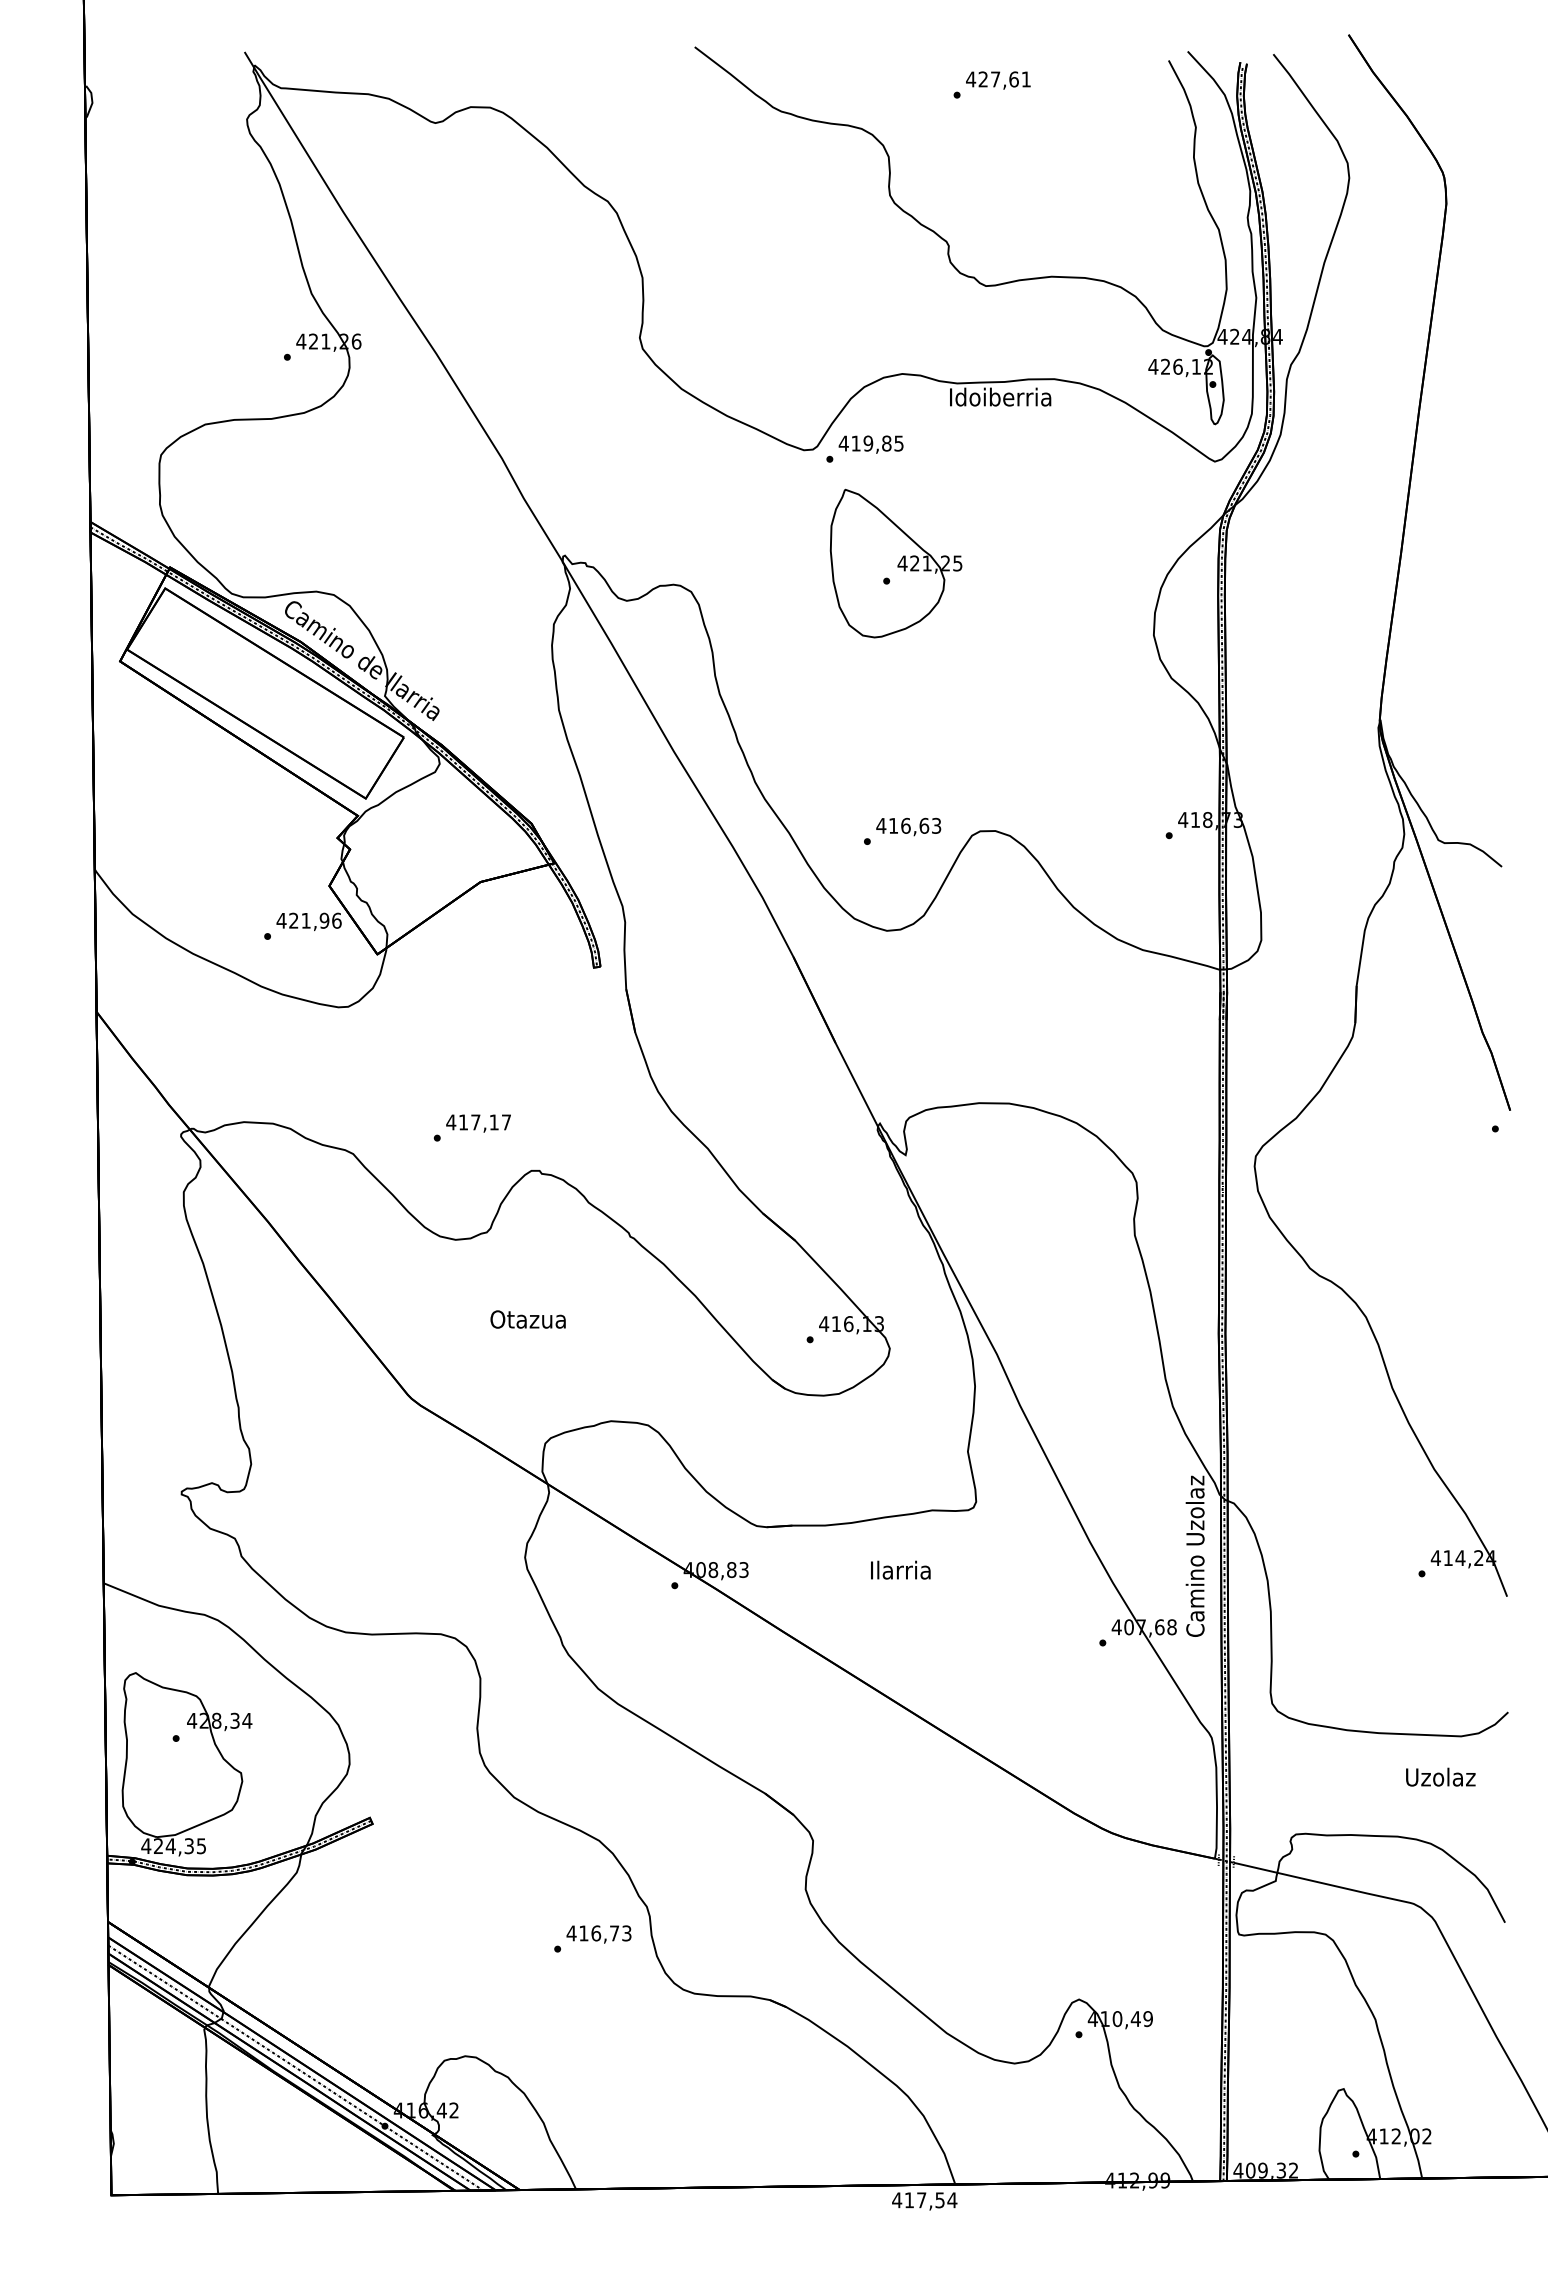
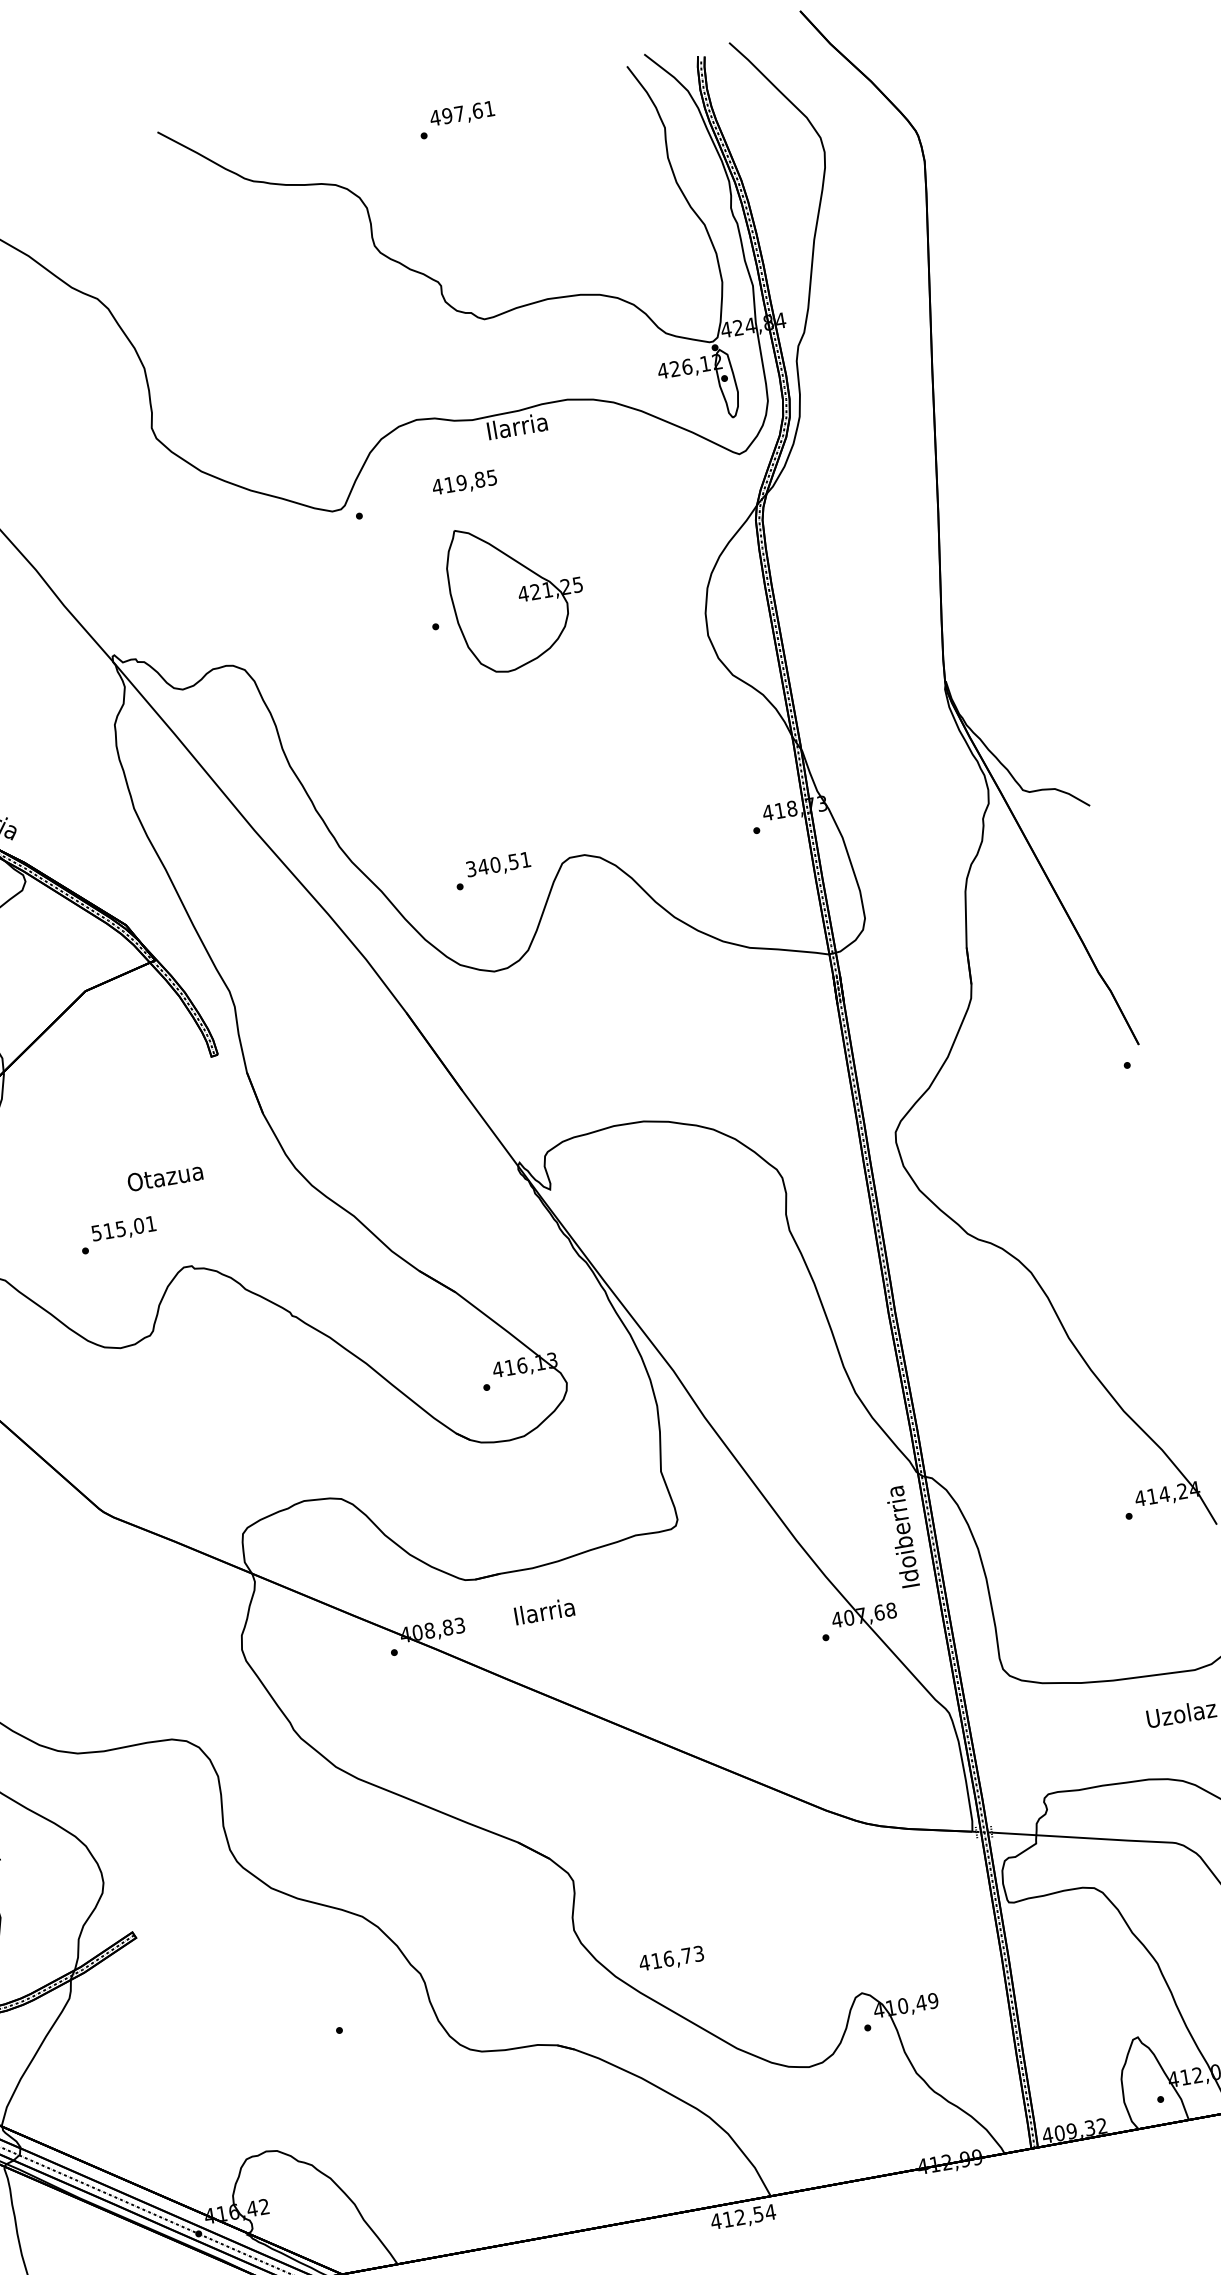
text: (983, 79) -> (447, 116), 427,61 -> 497,61
text: (1000, 396) -> (517, 425), Idoiberria -> Ilarria
text: (870, 444) -> (464, 483), moved
part: (895, 563) -> (516, 595), moved
text: (908, 825) -> (498, 864), 416,63 -> 340,51
text: (478, 1122) -> (123, 1228), 417,17 -> 515,01
text: (527, 1319) -> (164, 1177), moved
text: (1194, 1555) -> (901, 1536), Camino Uzolaz -> Idoiberria
text: (900, 1569) -> (544, 1610), moved
text: (598, 1934) -> (671, 1959), moved
text: (921, 2200) -> (740, 2217), 417,54 -> 412,54

